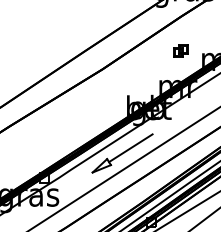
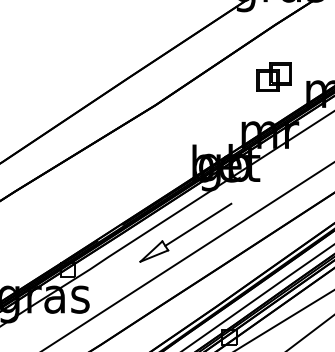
part: (180, 50) -> (273, 76), size x1.67

